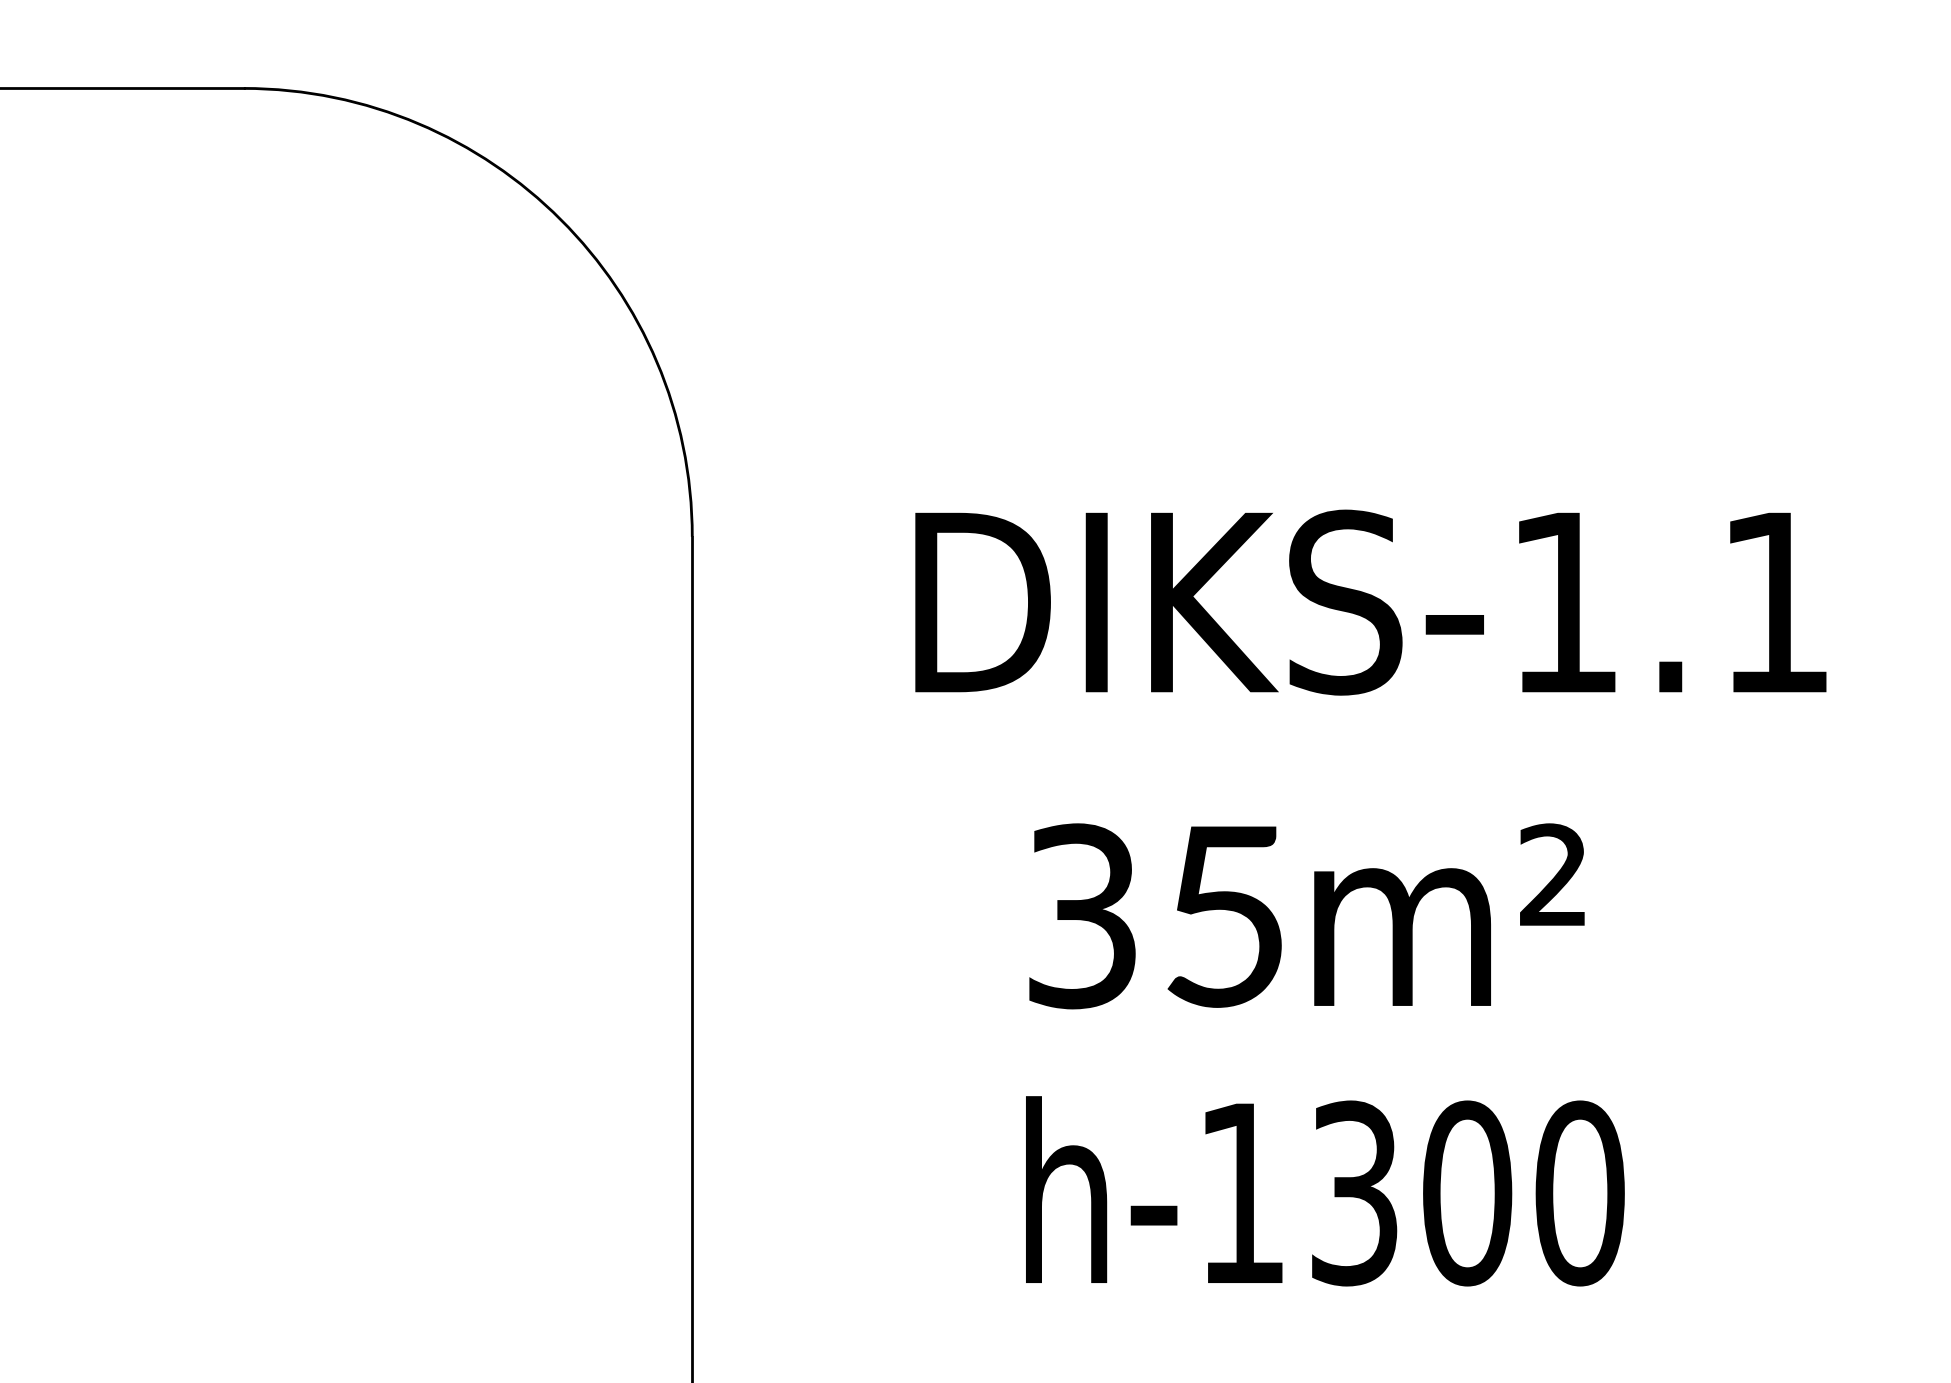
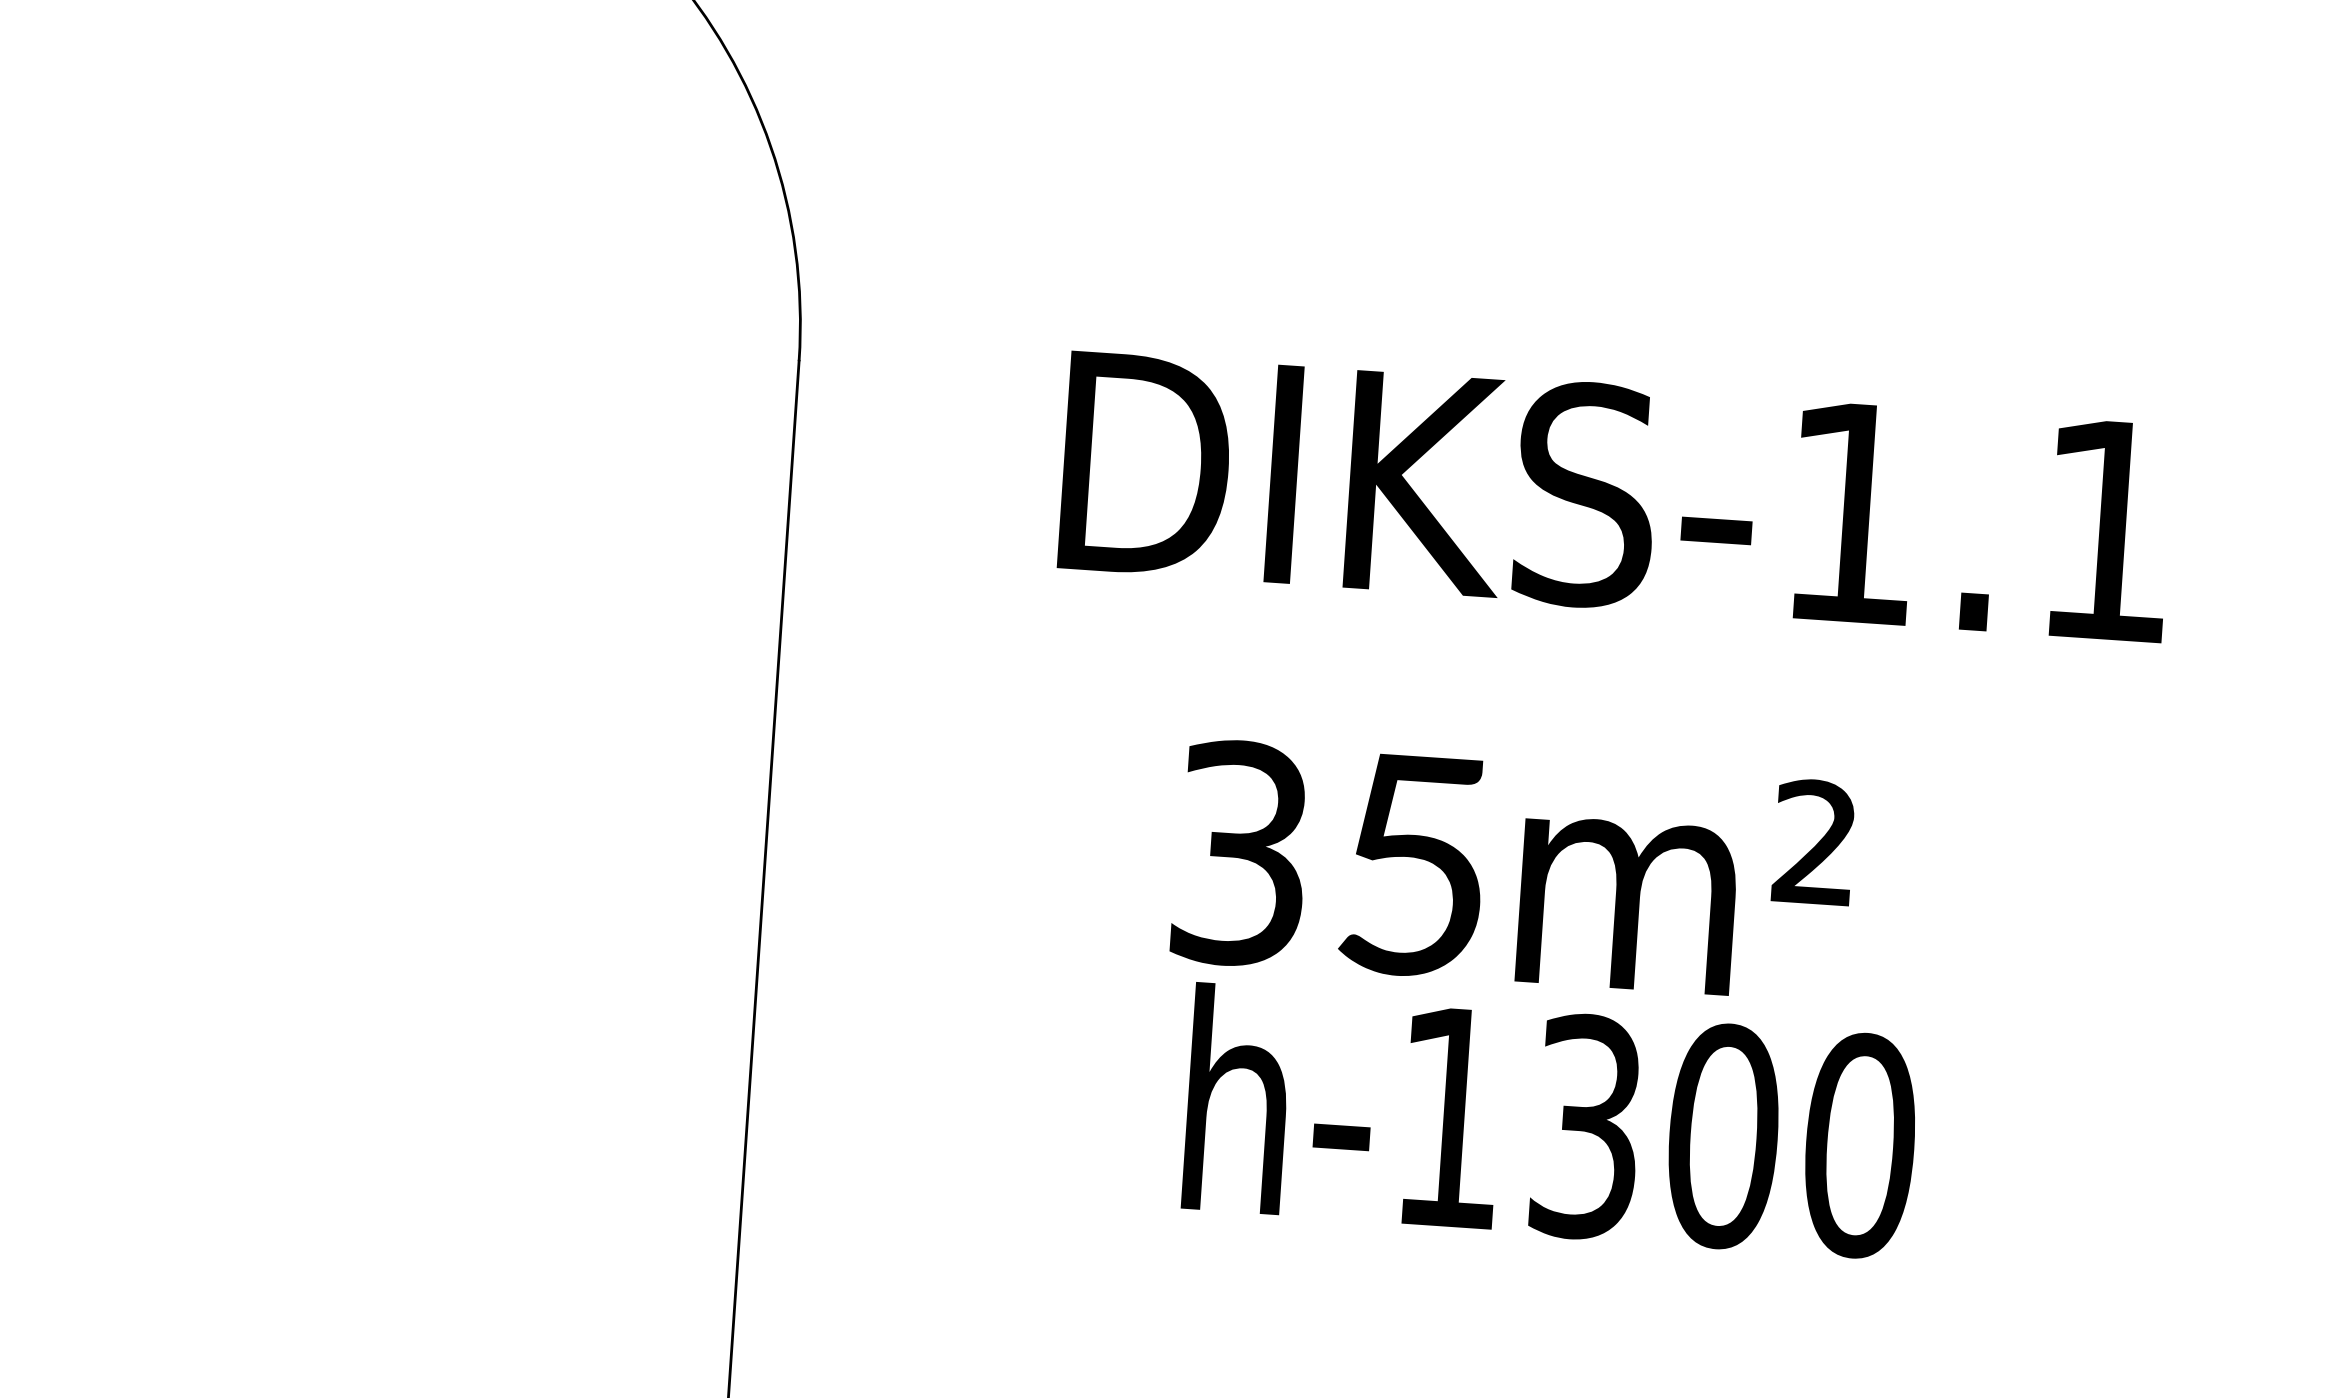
text: (1325, 1191) -> (1551, 1122), moved

